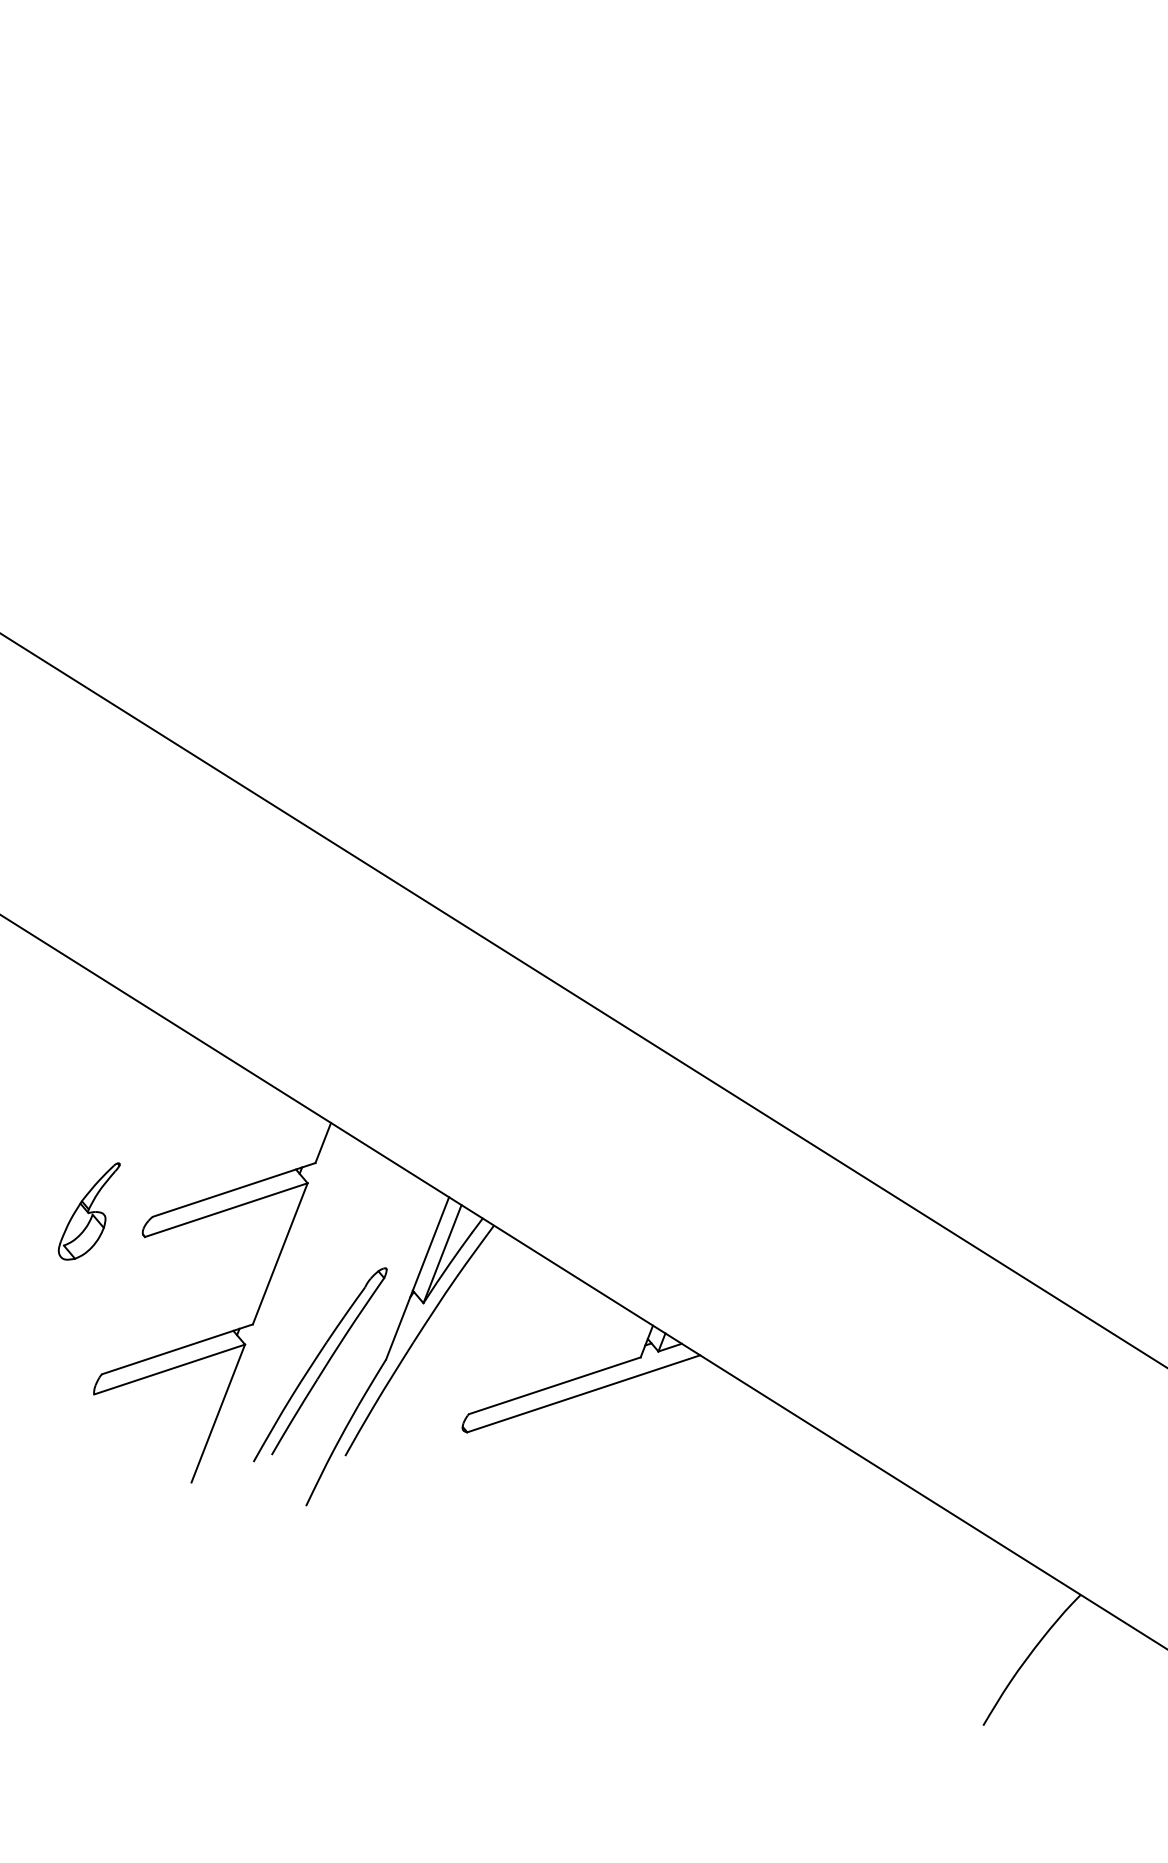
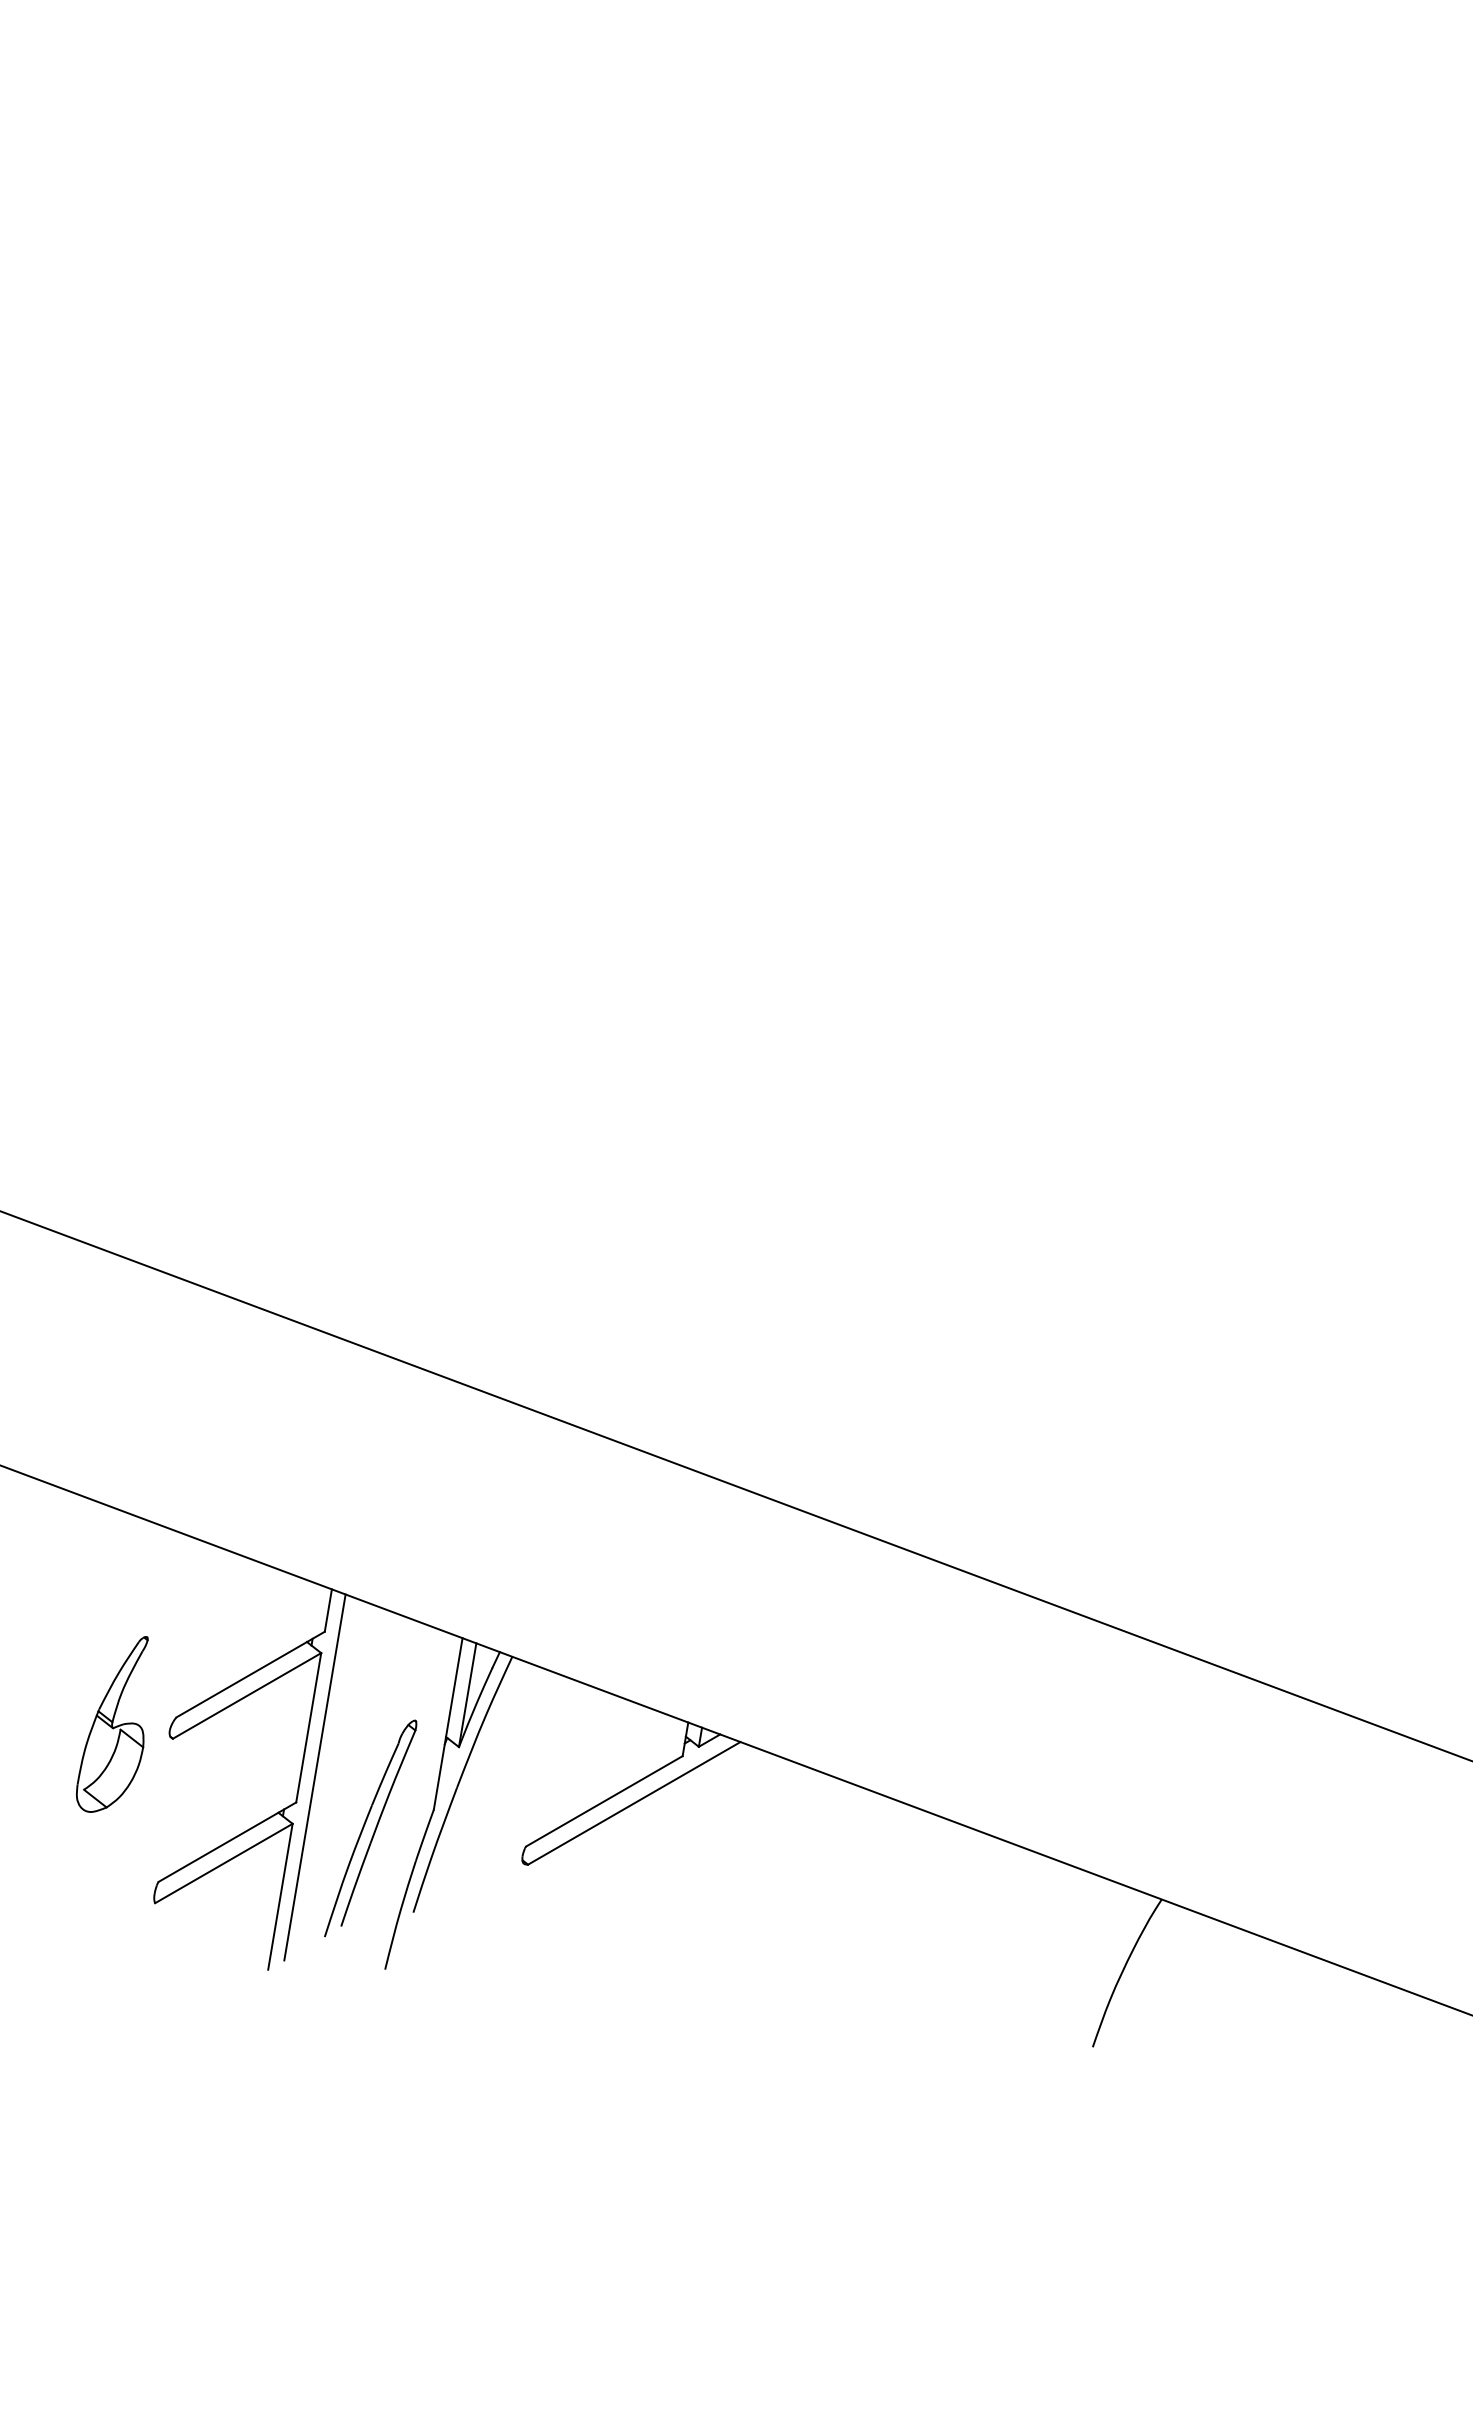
part: (87, 1210) -> (111, 1724), size x1.67
line: (275, 1303) -> (314, 1777), added

